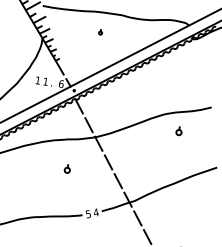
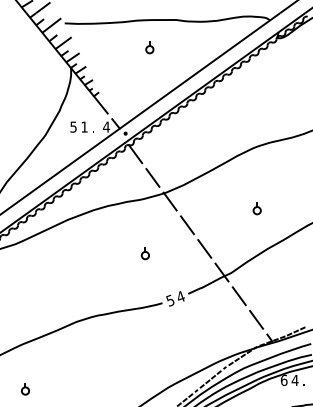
part: (100, 32) -> (149, 47), size x1.67
text: (38, 80) -> (73, 126), 1 -> 5
text: (61, 83) -> (106, 126), 6 -> 4
part: (178, 130) -> (256, 208), moved
part: (66, 168) -> (144, 253), moved

